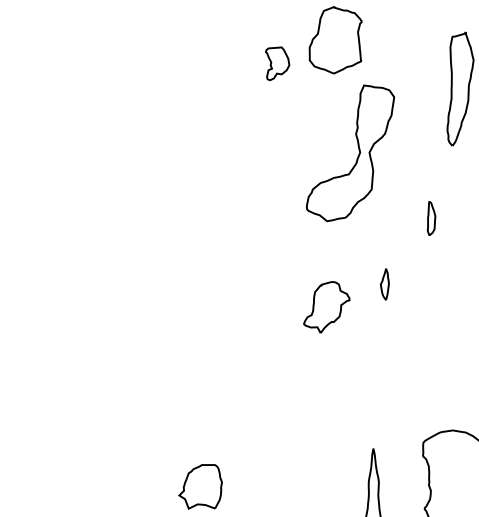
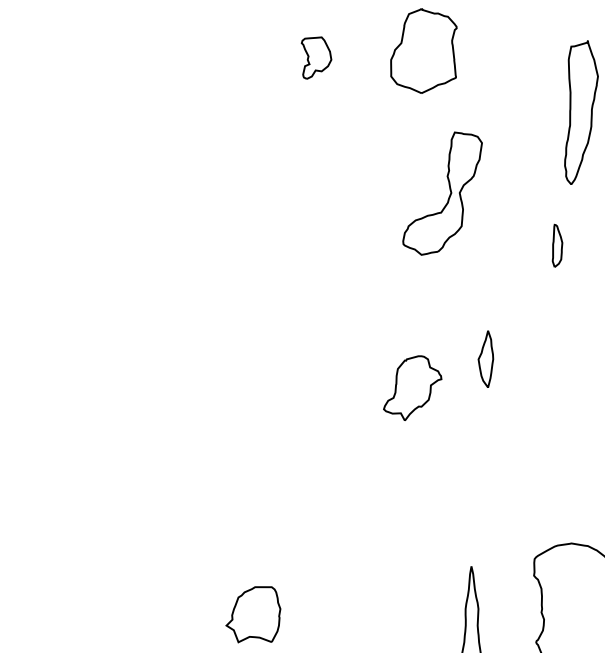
part: (277, 63) -> (316, 57), moved
part: (350, 152) -> (442, 192), size x0.71
part: (431, 218) -> (557, 245), moved
part: (384, 284) -> (485, 359), size x1.43

